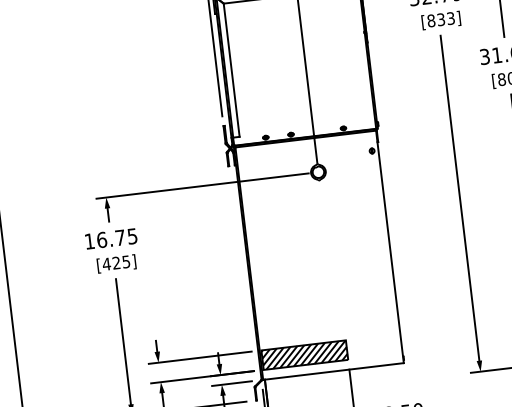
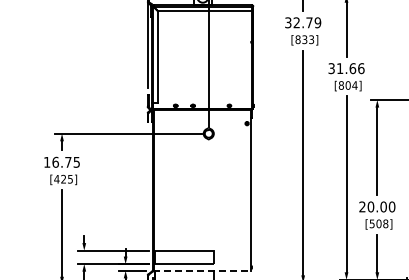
hatch: (304, 355) -> (184, 257), removed
line: (332, 371) -> (202, 270), solid -> dashed

